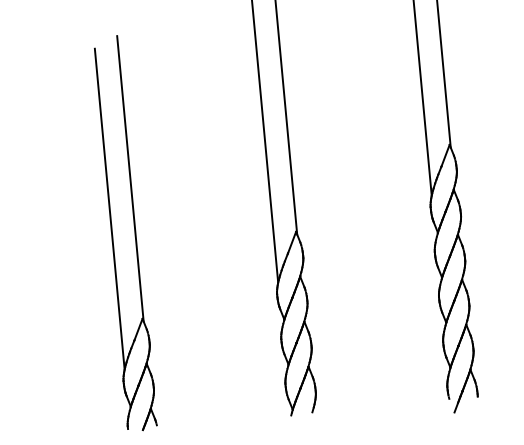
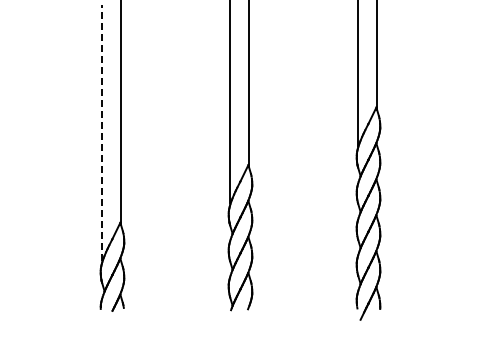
line: (109, 209) -> (102, 133), solid -> dashed

